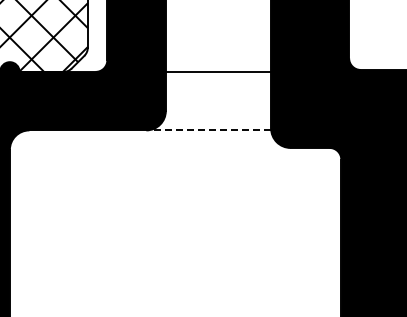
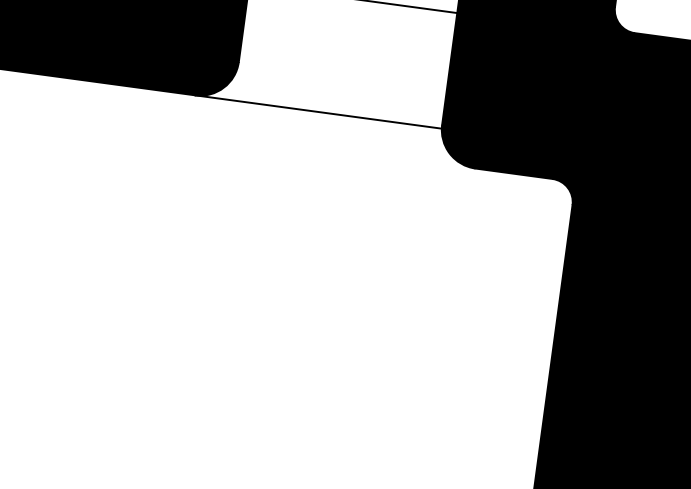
line: (208, 130) -> (317, 112), dashed -> solid

